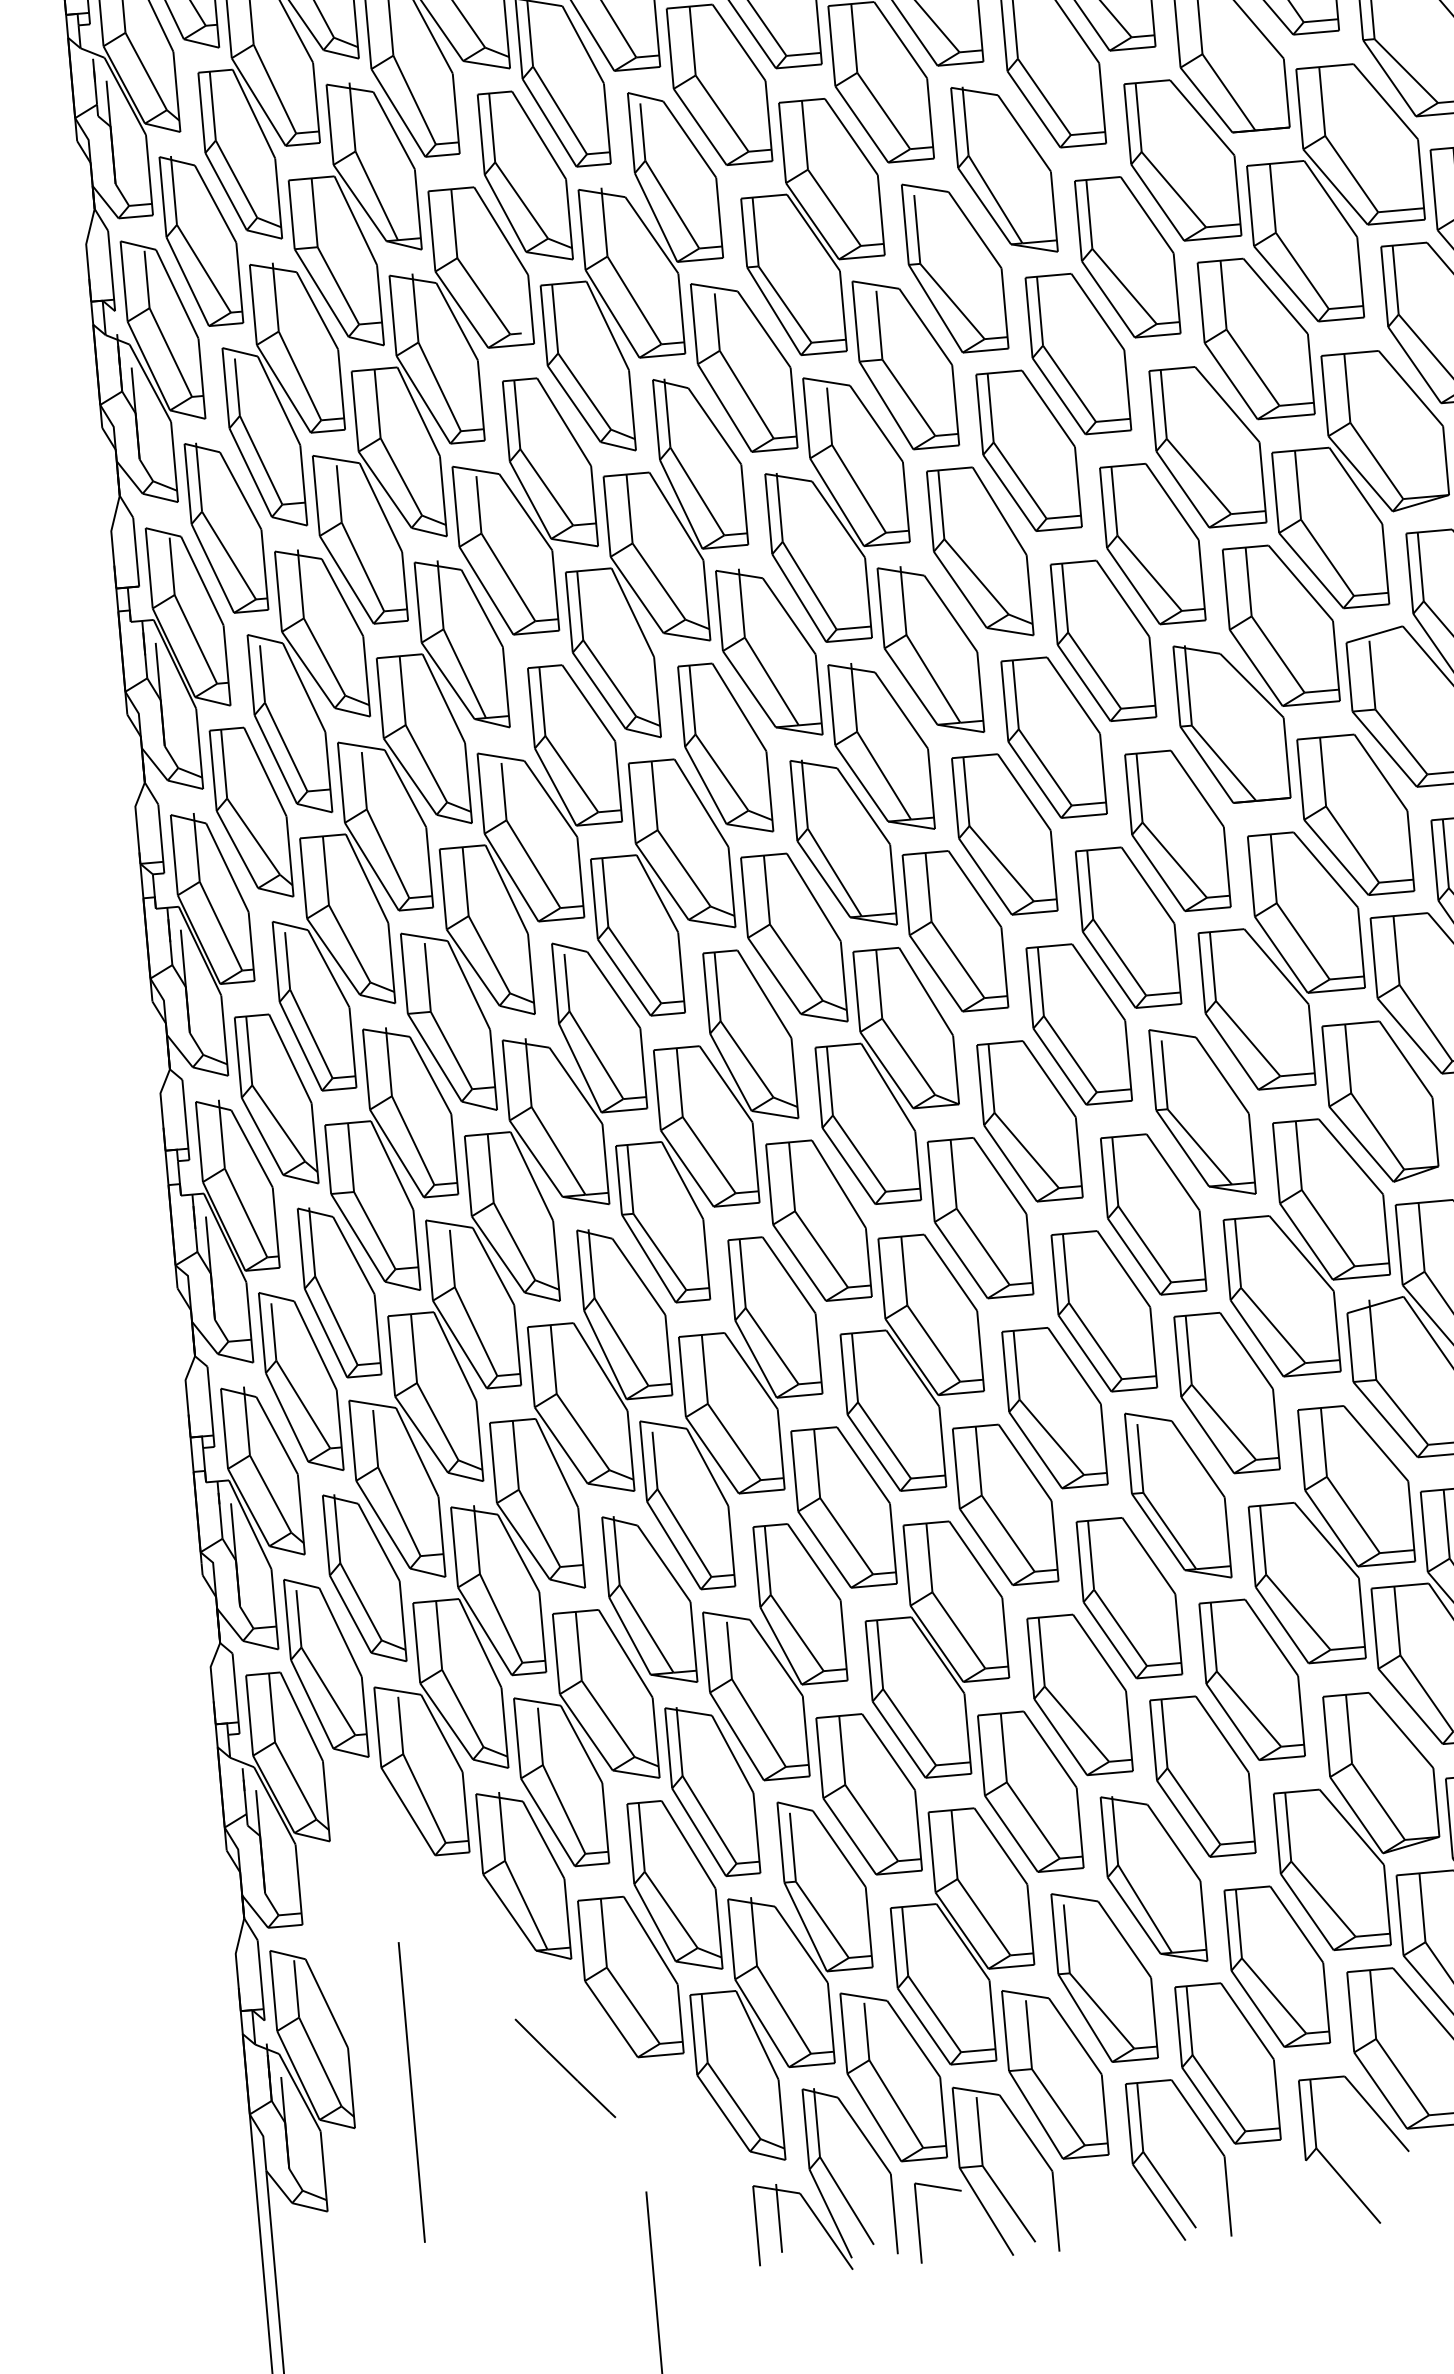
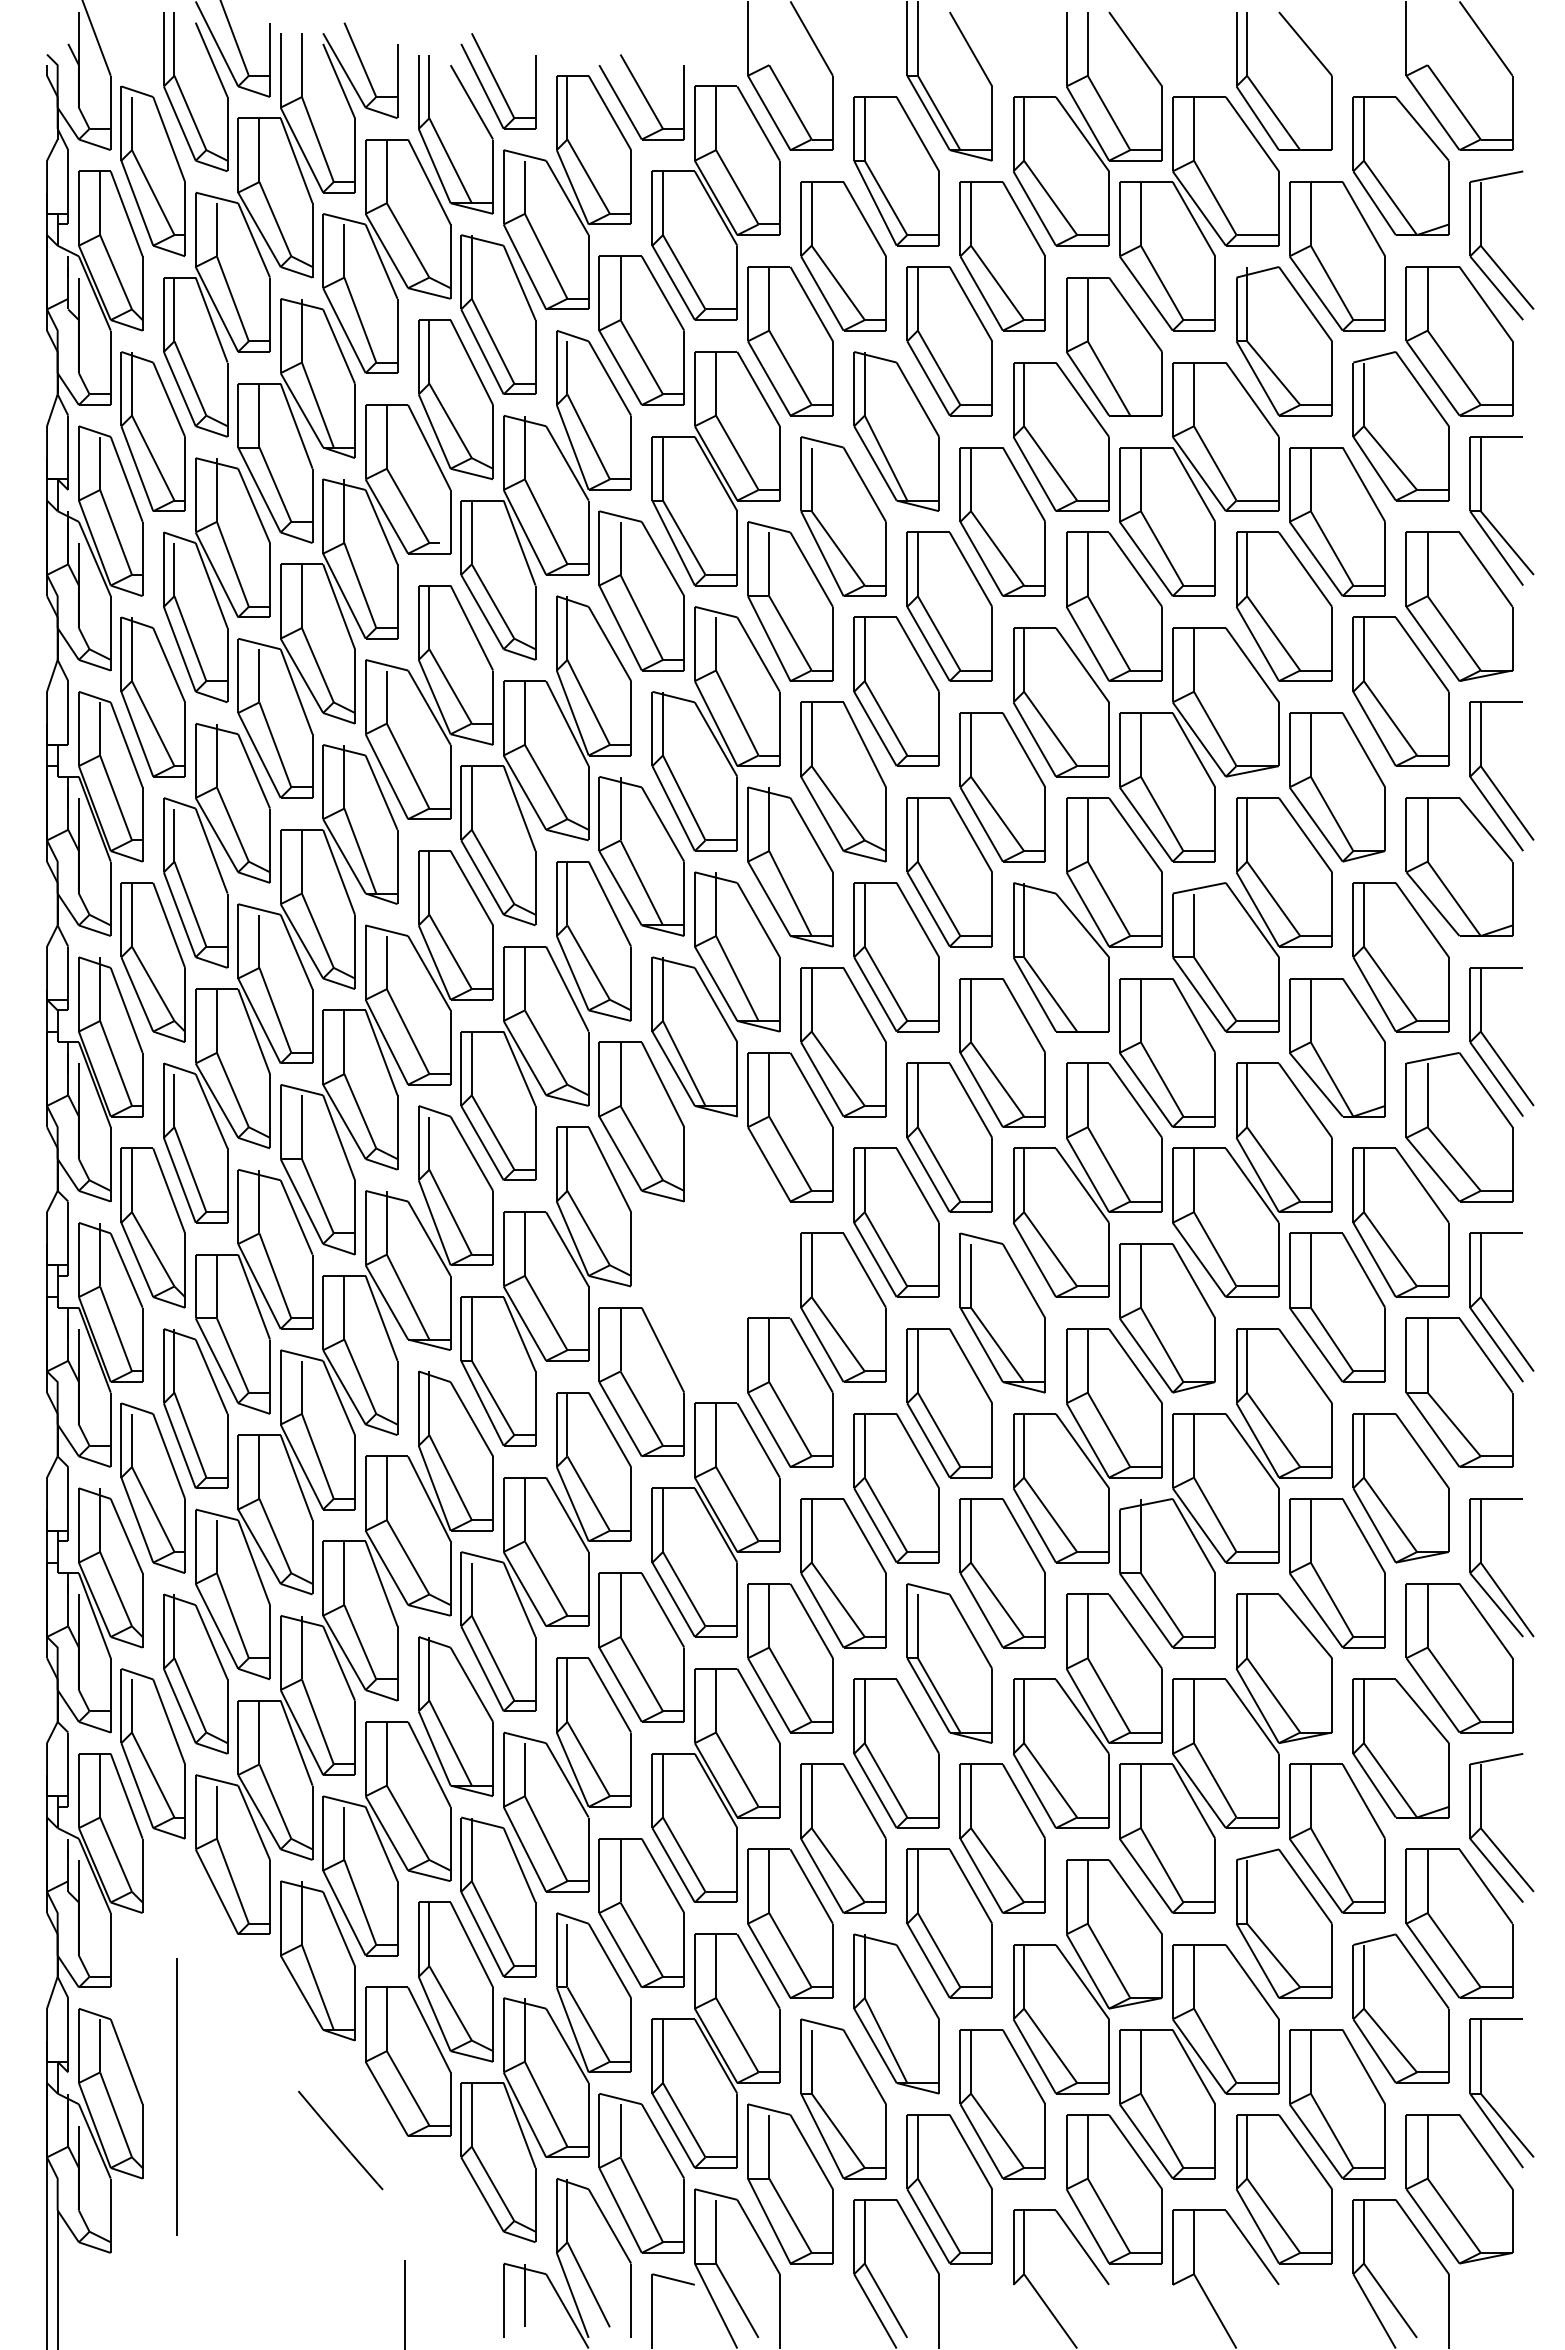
part: (886, 1075) -> (715, 1254), removed
line: (411, 2091) -> (176, 2096), moved

